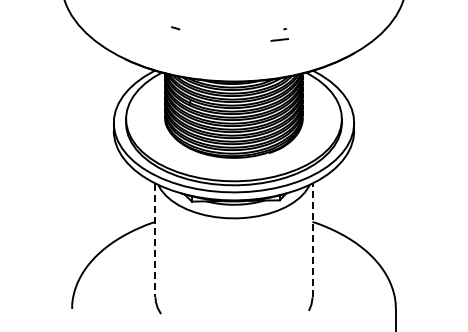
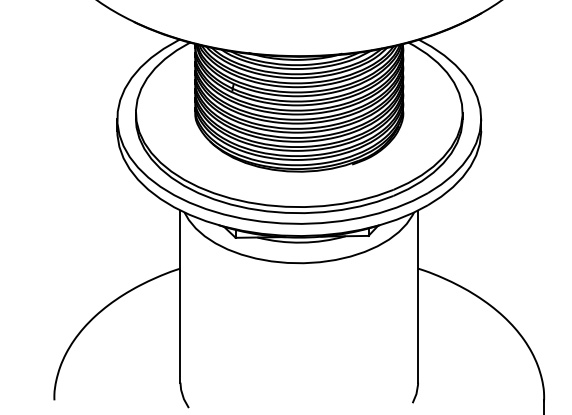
line: (155, 240) -> (180, 296), dashed -> solid
line: (312, 240) -> (418, 296), dashed -> solid

